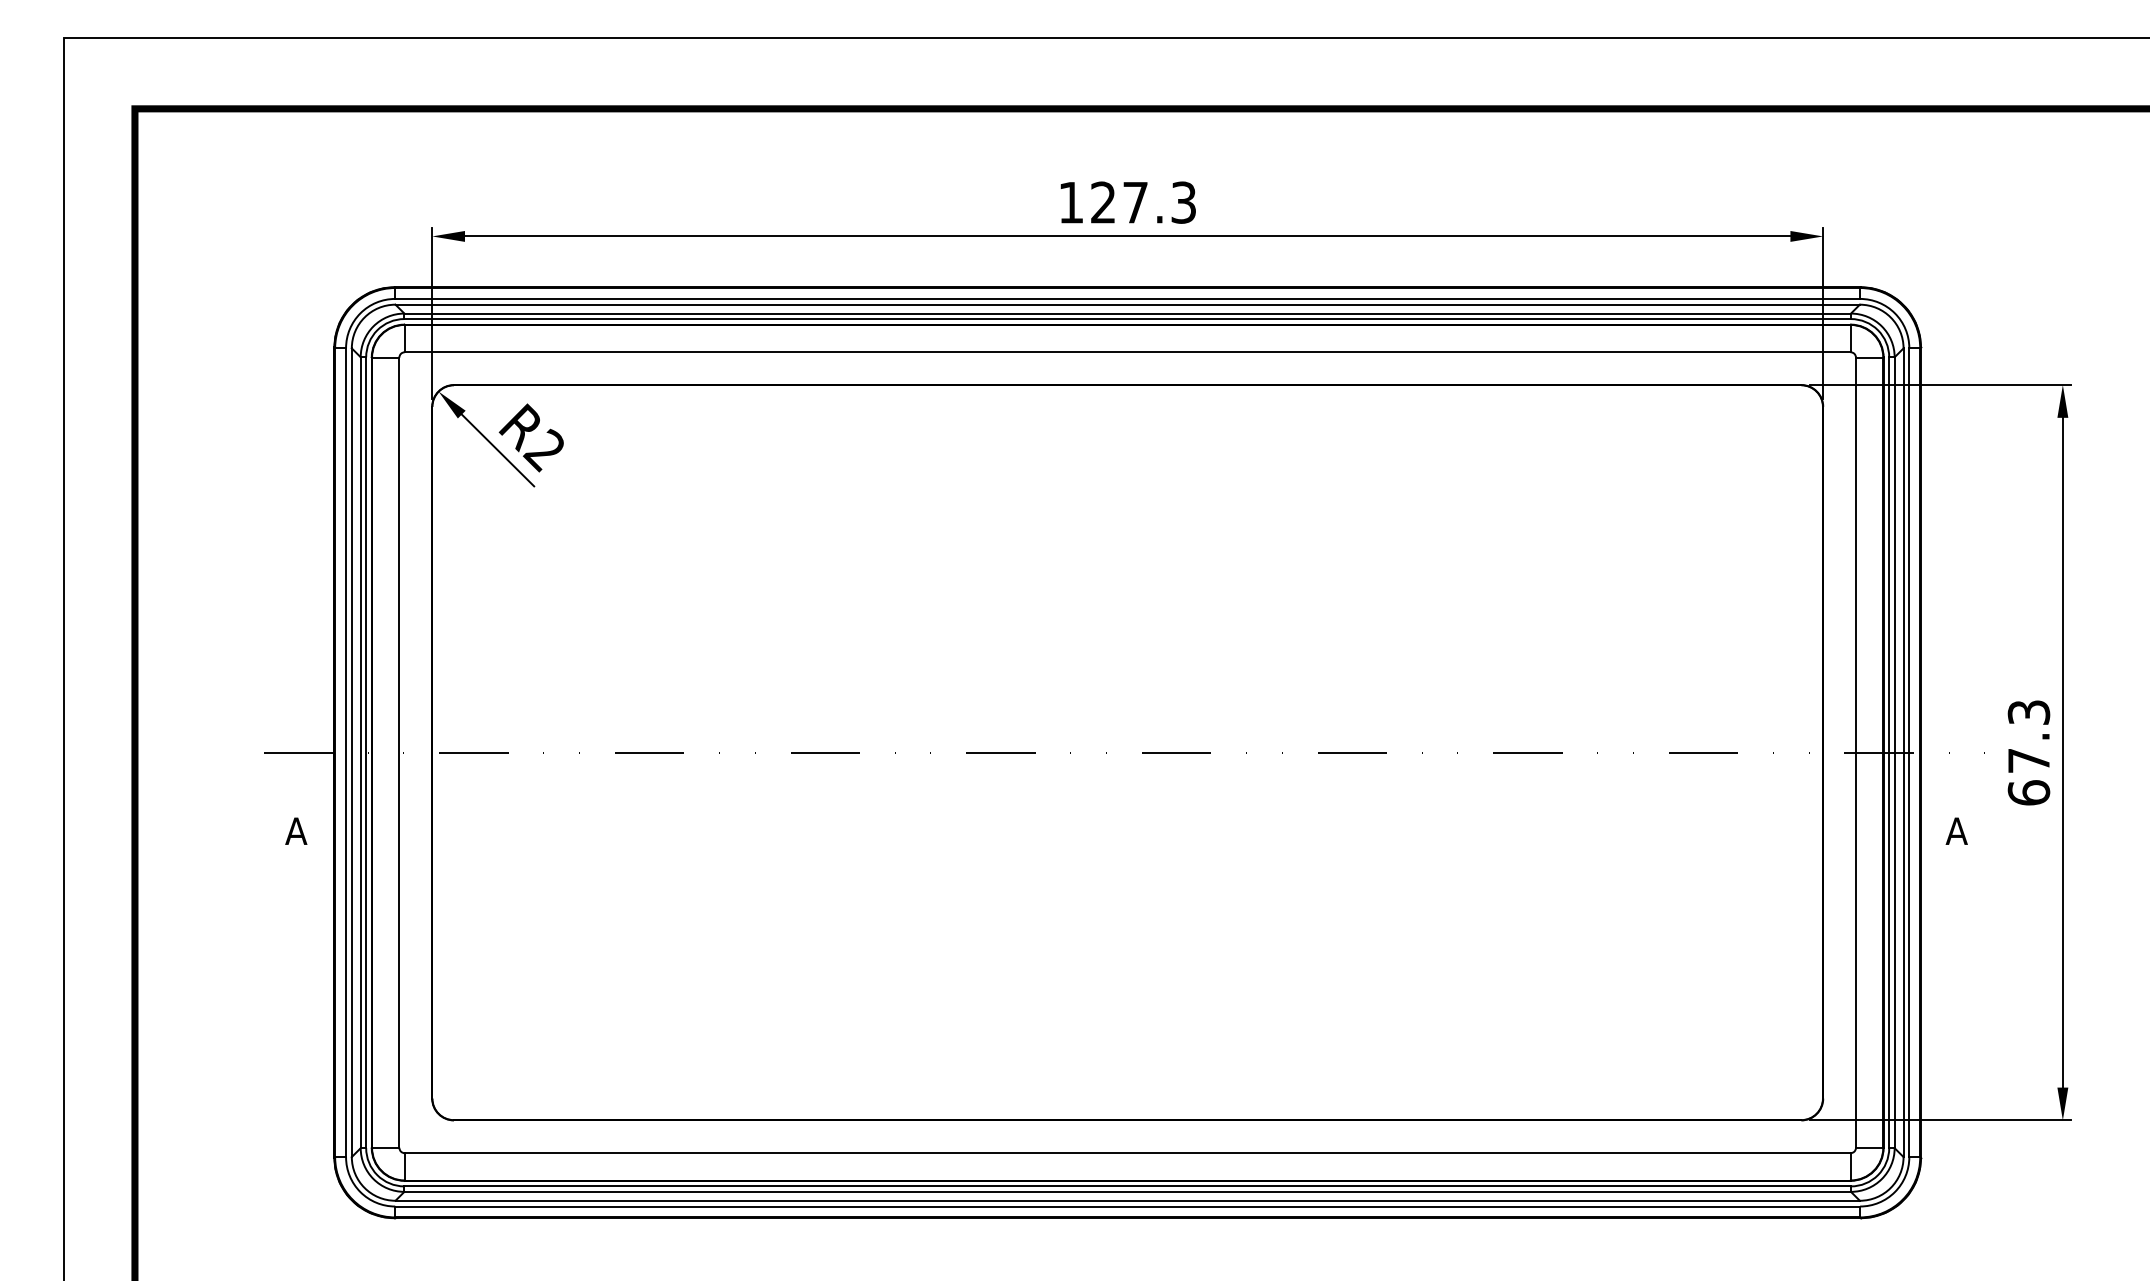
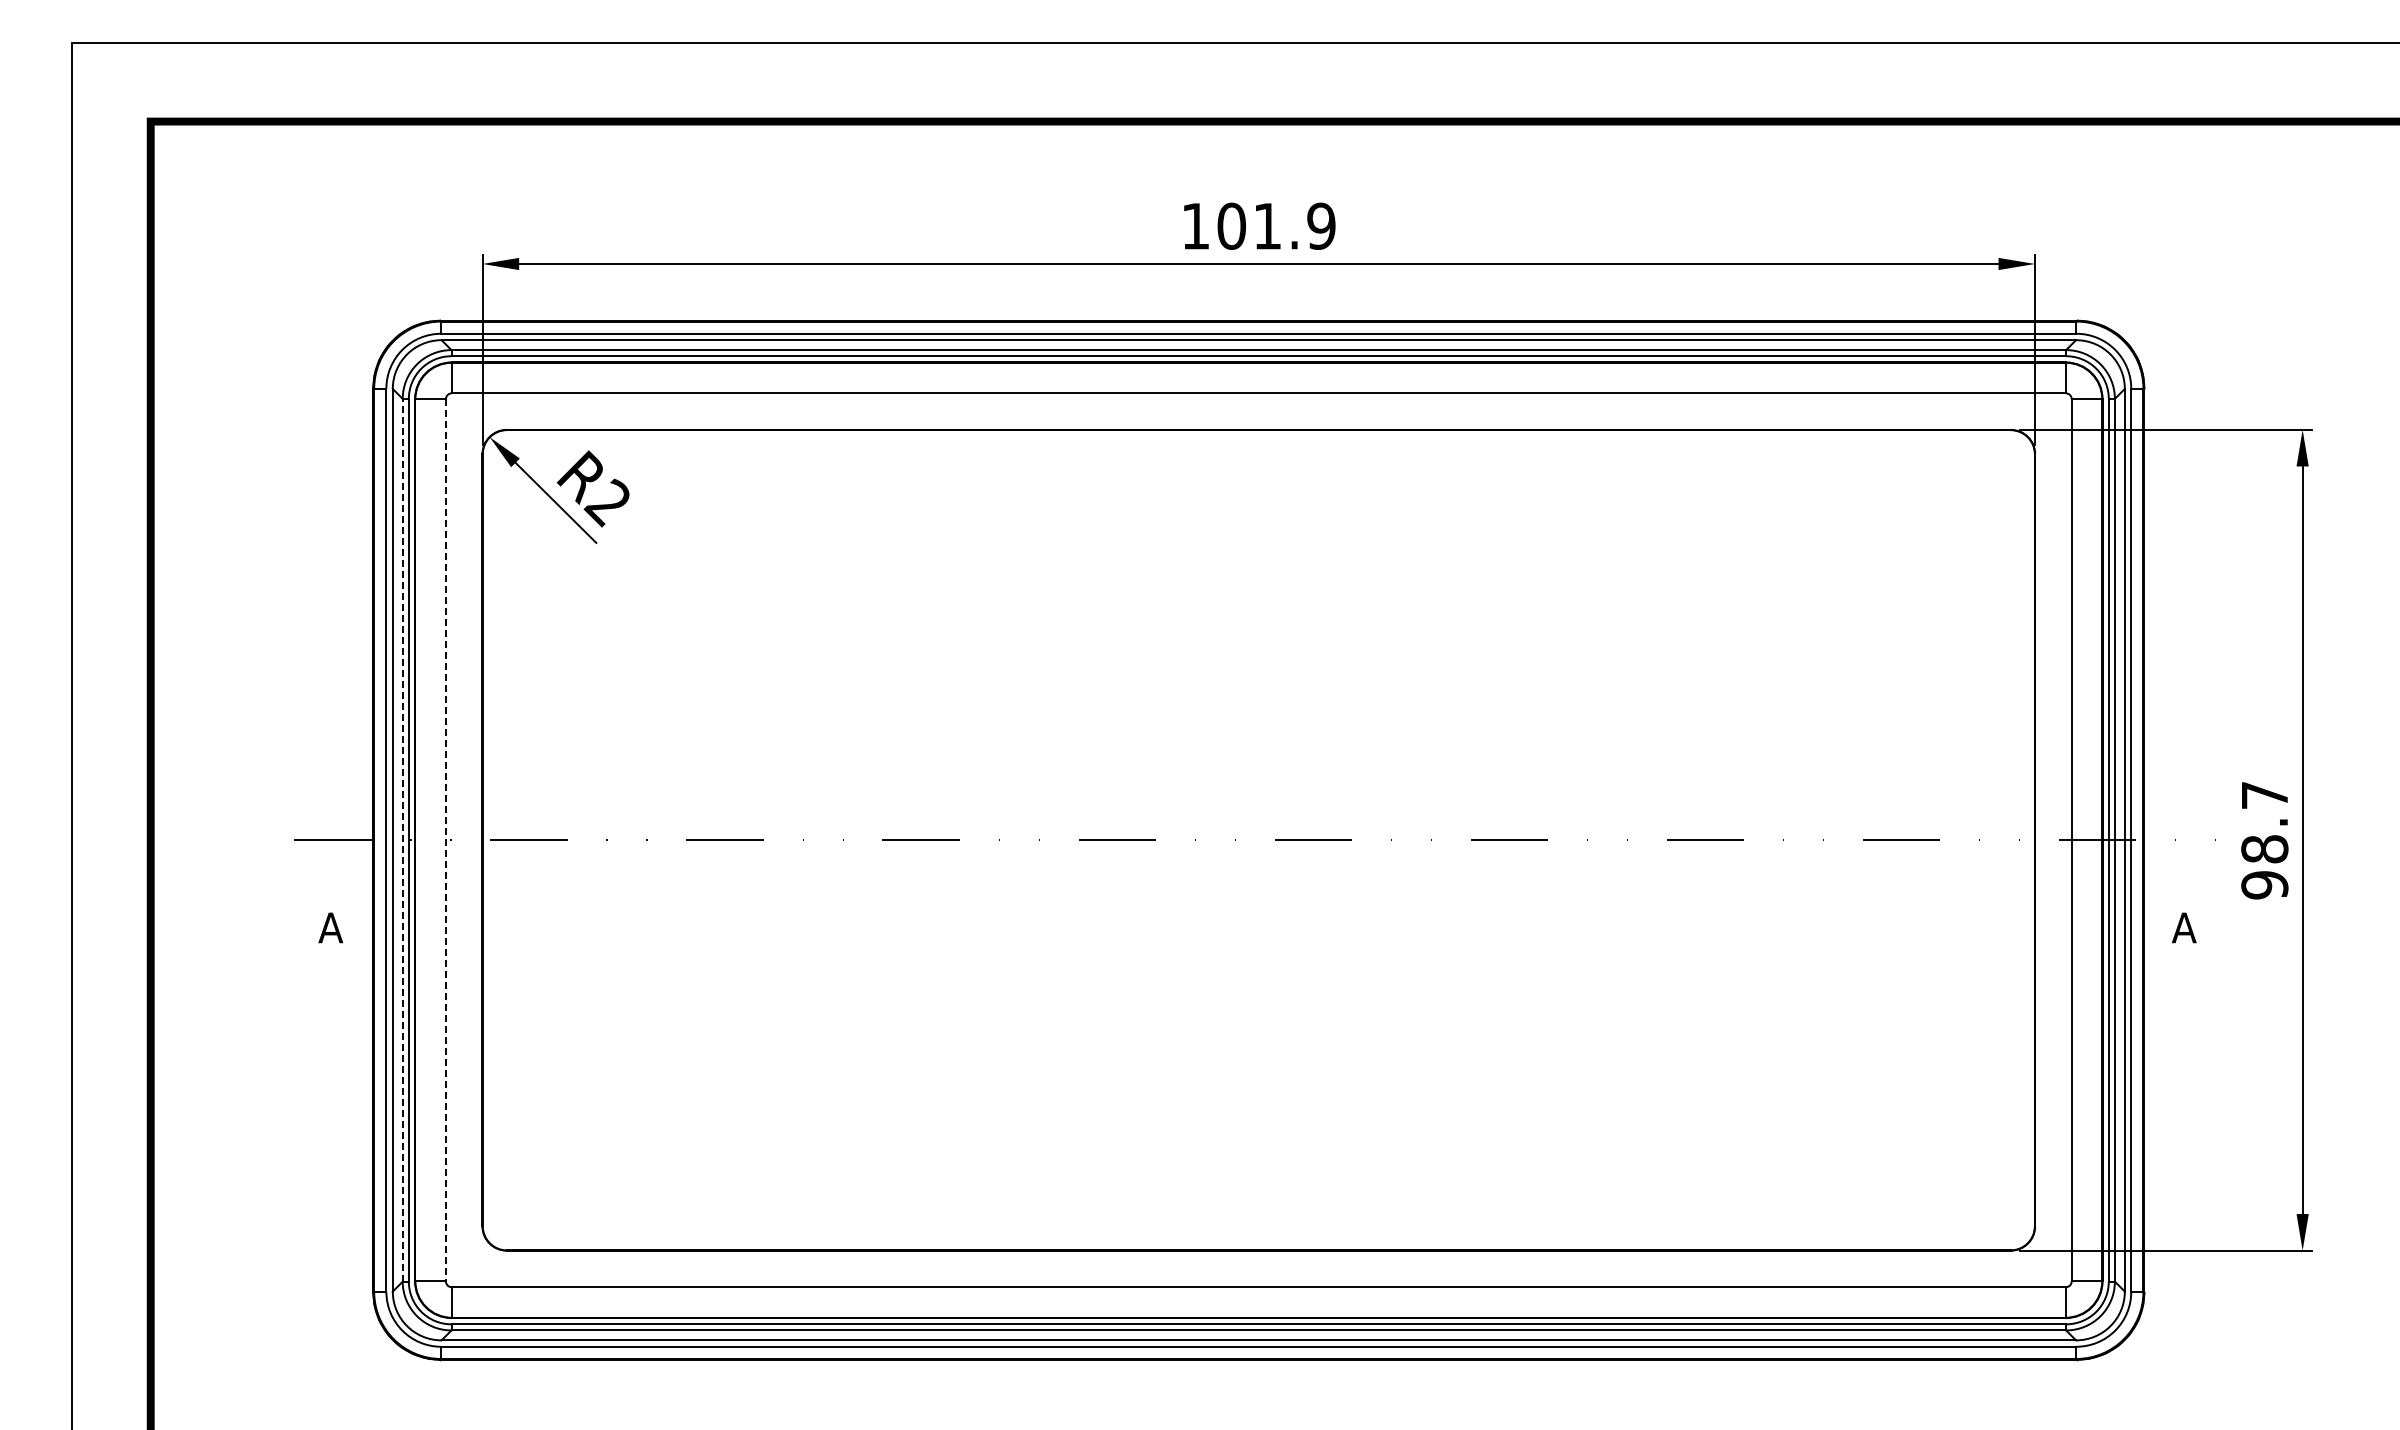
text: (1143, 201) -> (1276, 225), 127.3 -> 101.9
line: (360, 752) -> (402, 839), solid -> dashed
line: (399, 752) -> (445, 840), solid -> dashed
text: (2028, 752) -> (2264, 840), 67.3 -> 98.7

